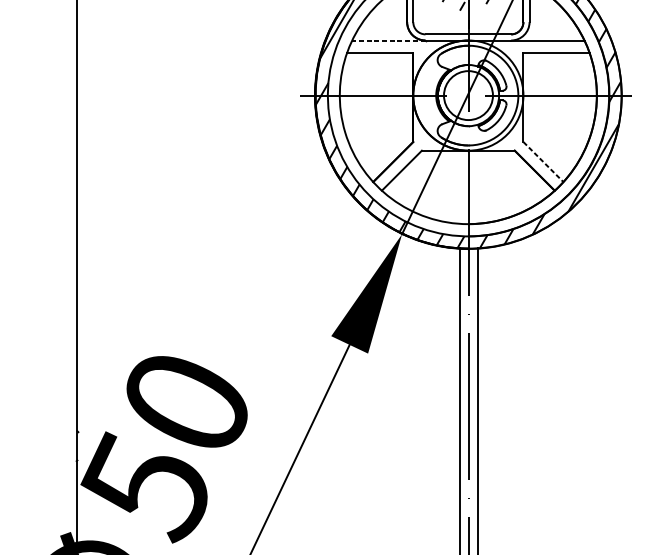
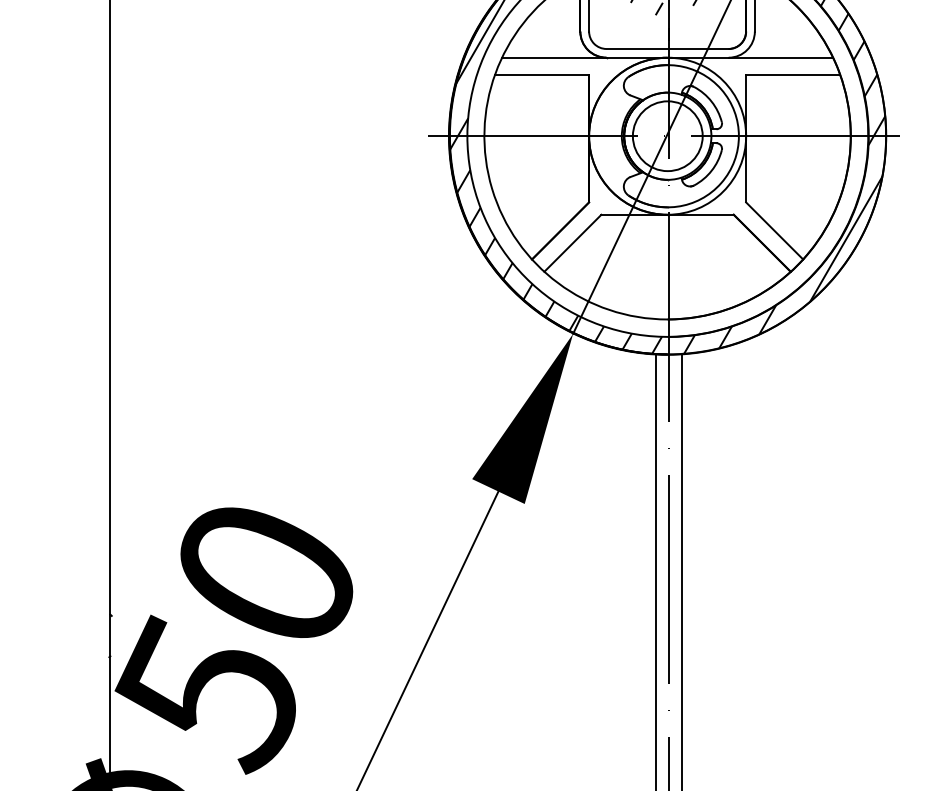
line: (388, 40) -> (553, 57), dashed -> solid
line: (544, 162) -> (775, 231), dashed -> solid

